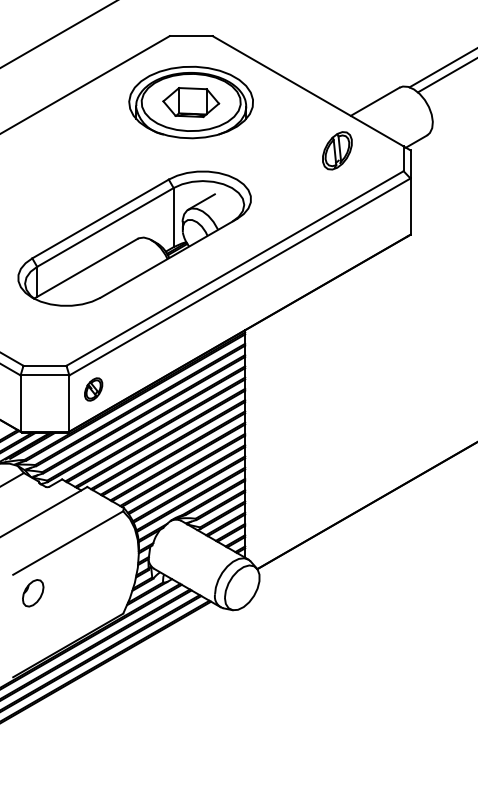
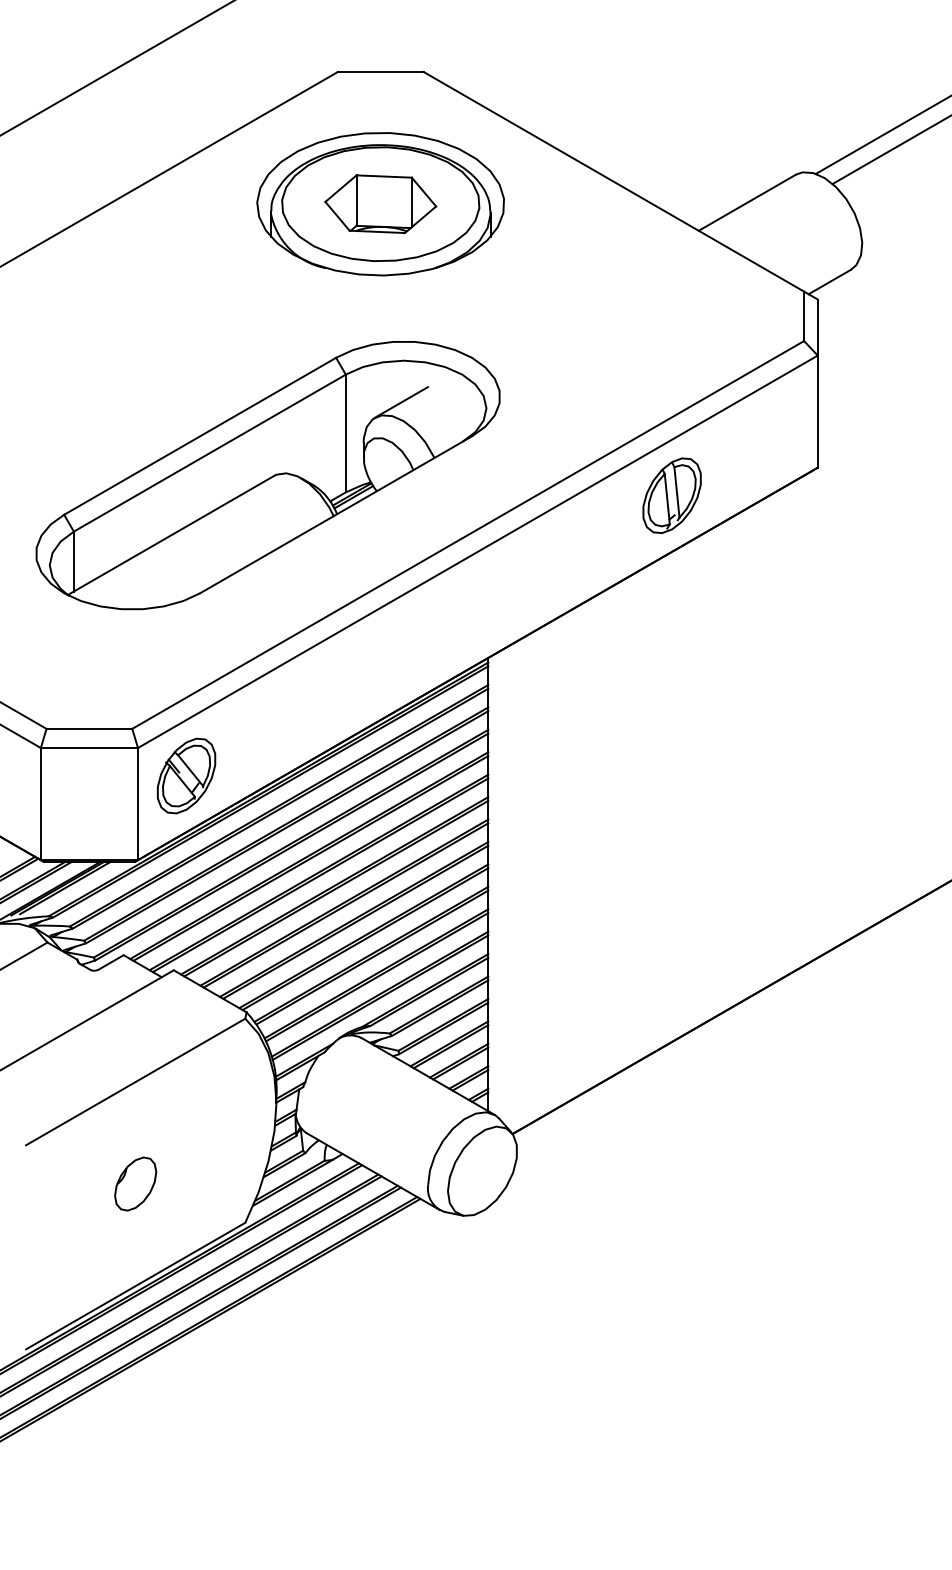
part: (337, 150) -> (672, 495), moved
part: (93, 389) -> (186, 776), size x1.67
part: (33, 593) -> (136, 1184), moved

